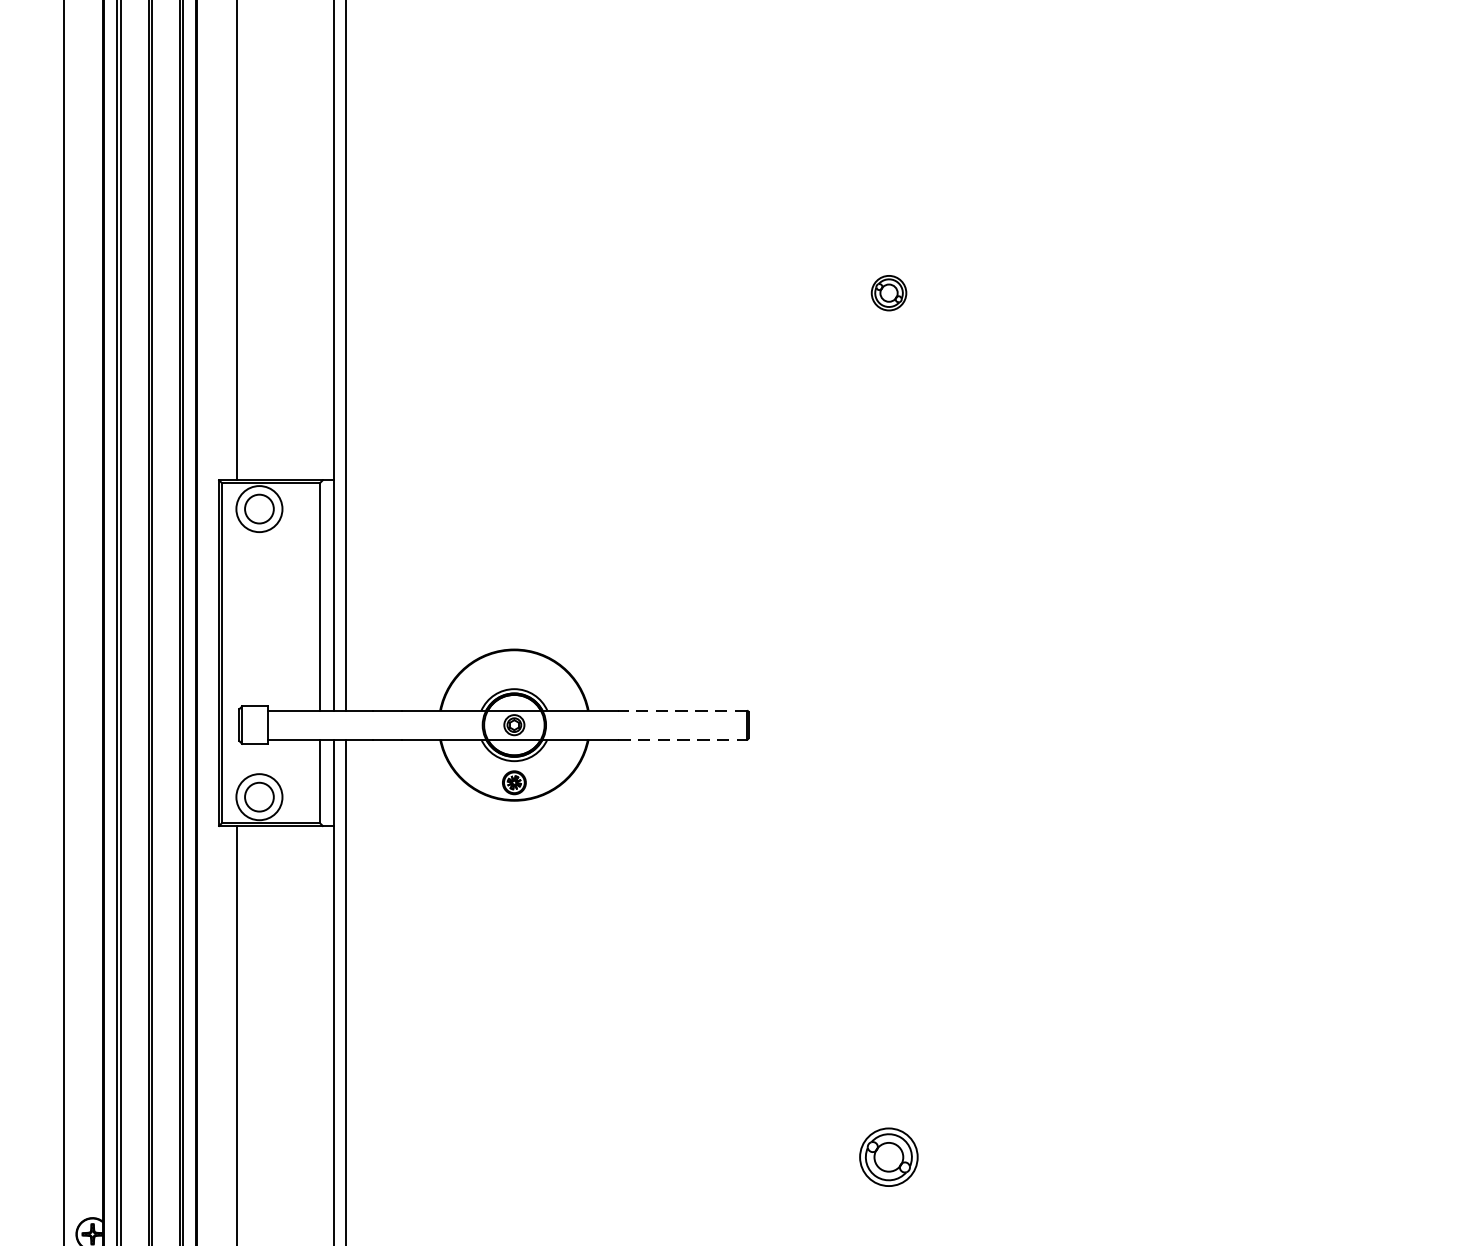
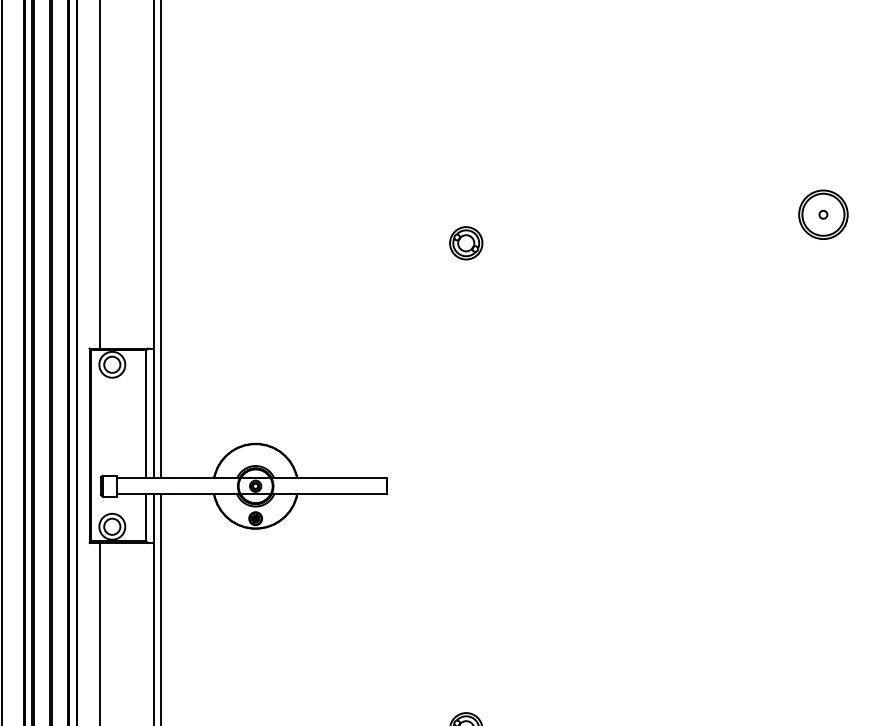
part: (889, 293) -> (466, 243), size x1.67
line: (681, 711) -> (349, 478), dashed -> solid
line: (683, 739) -> (350, 494), dashed -> solid

